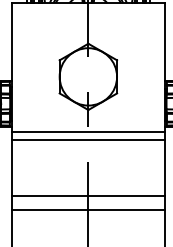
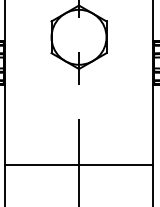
line: (88, 132) -> (79, 90), removed
line: (88, 139) -> (79, 97), removed
line: (88, 195) -> (79, 150), removed

